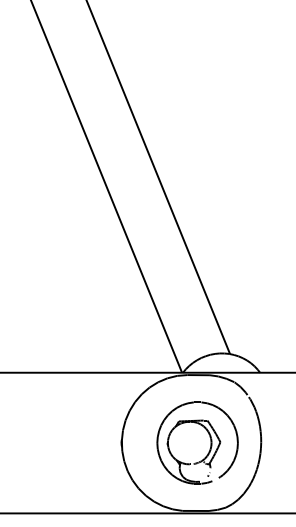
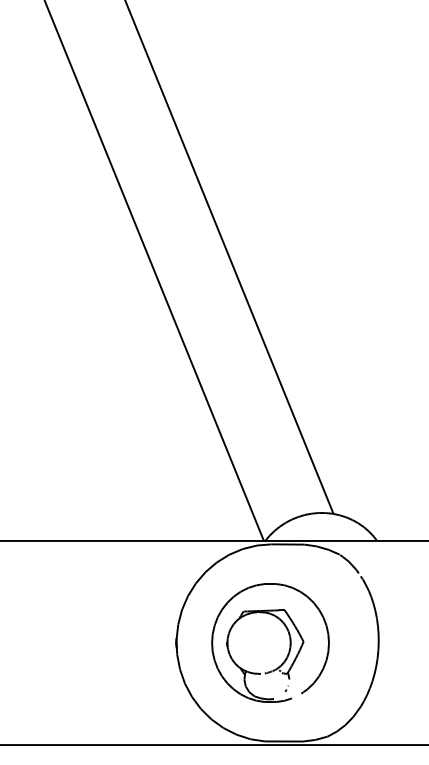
part: (209, 437) -> (287, 634), moved

